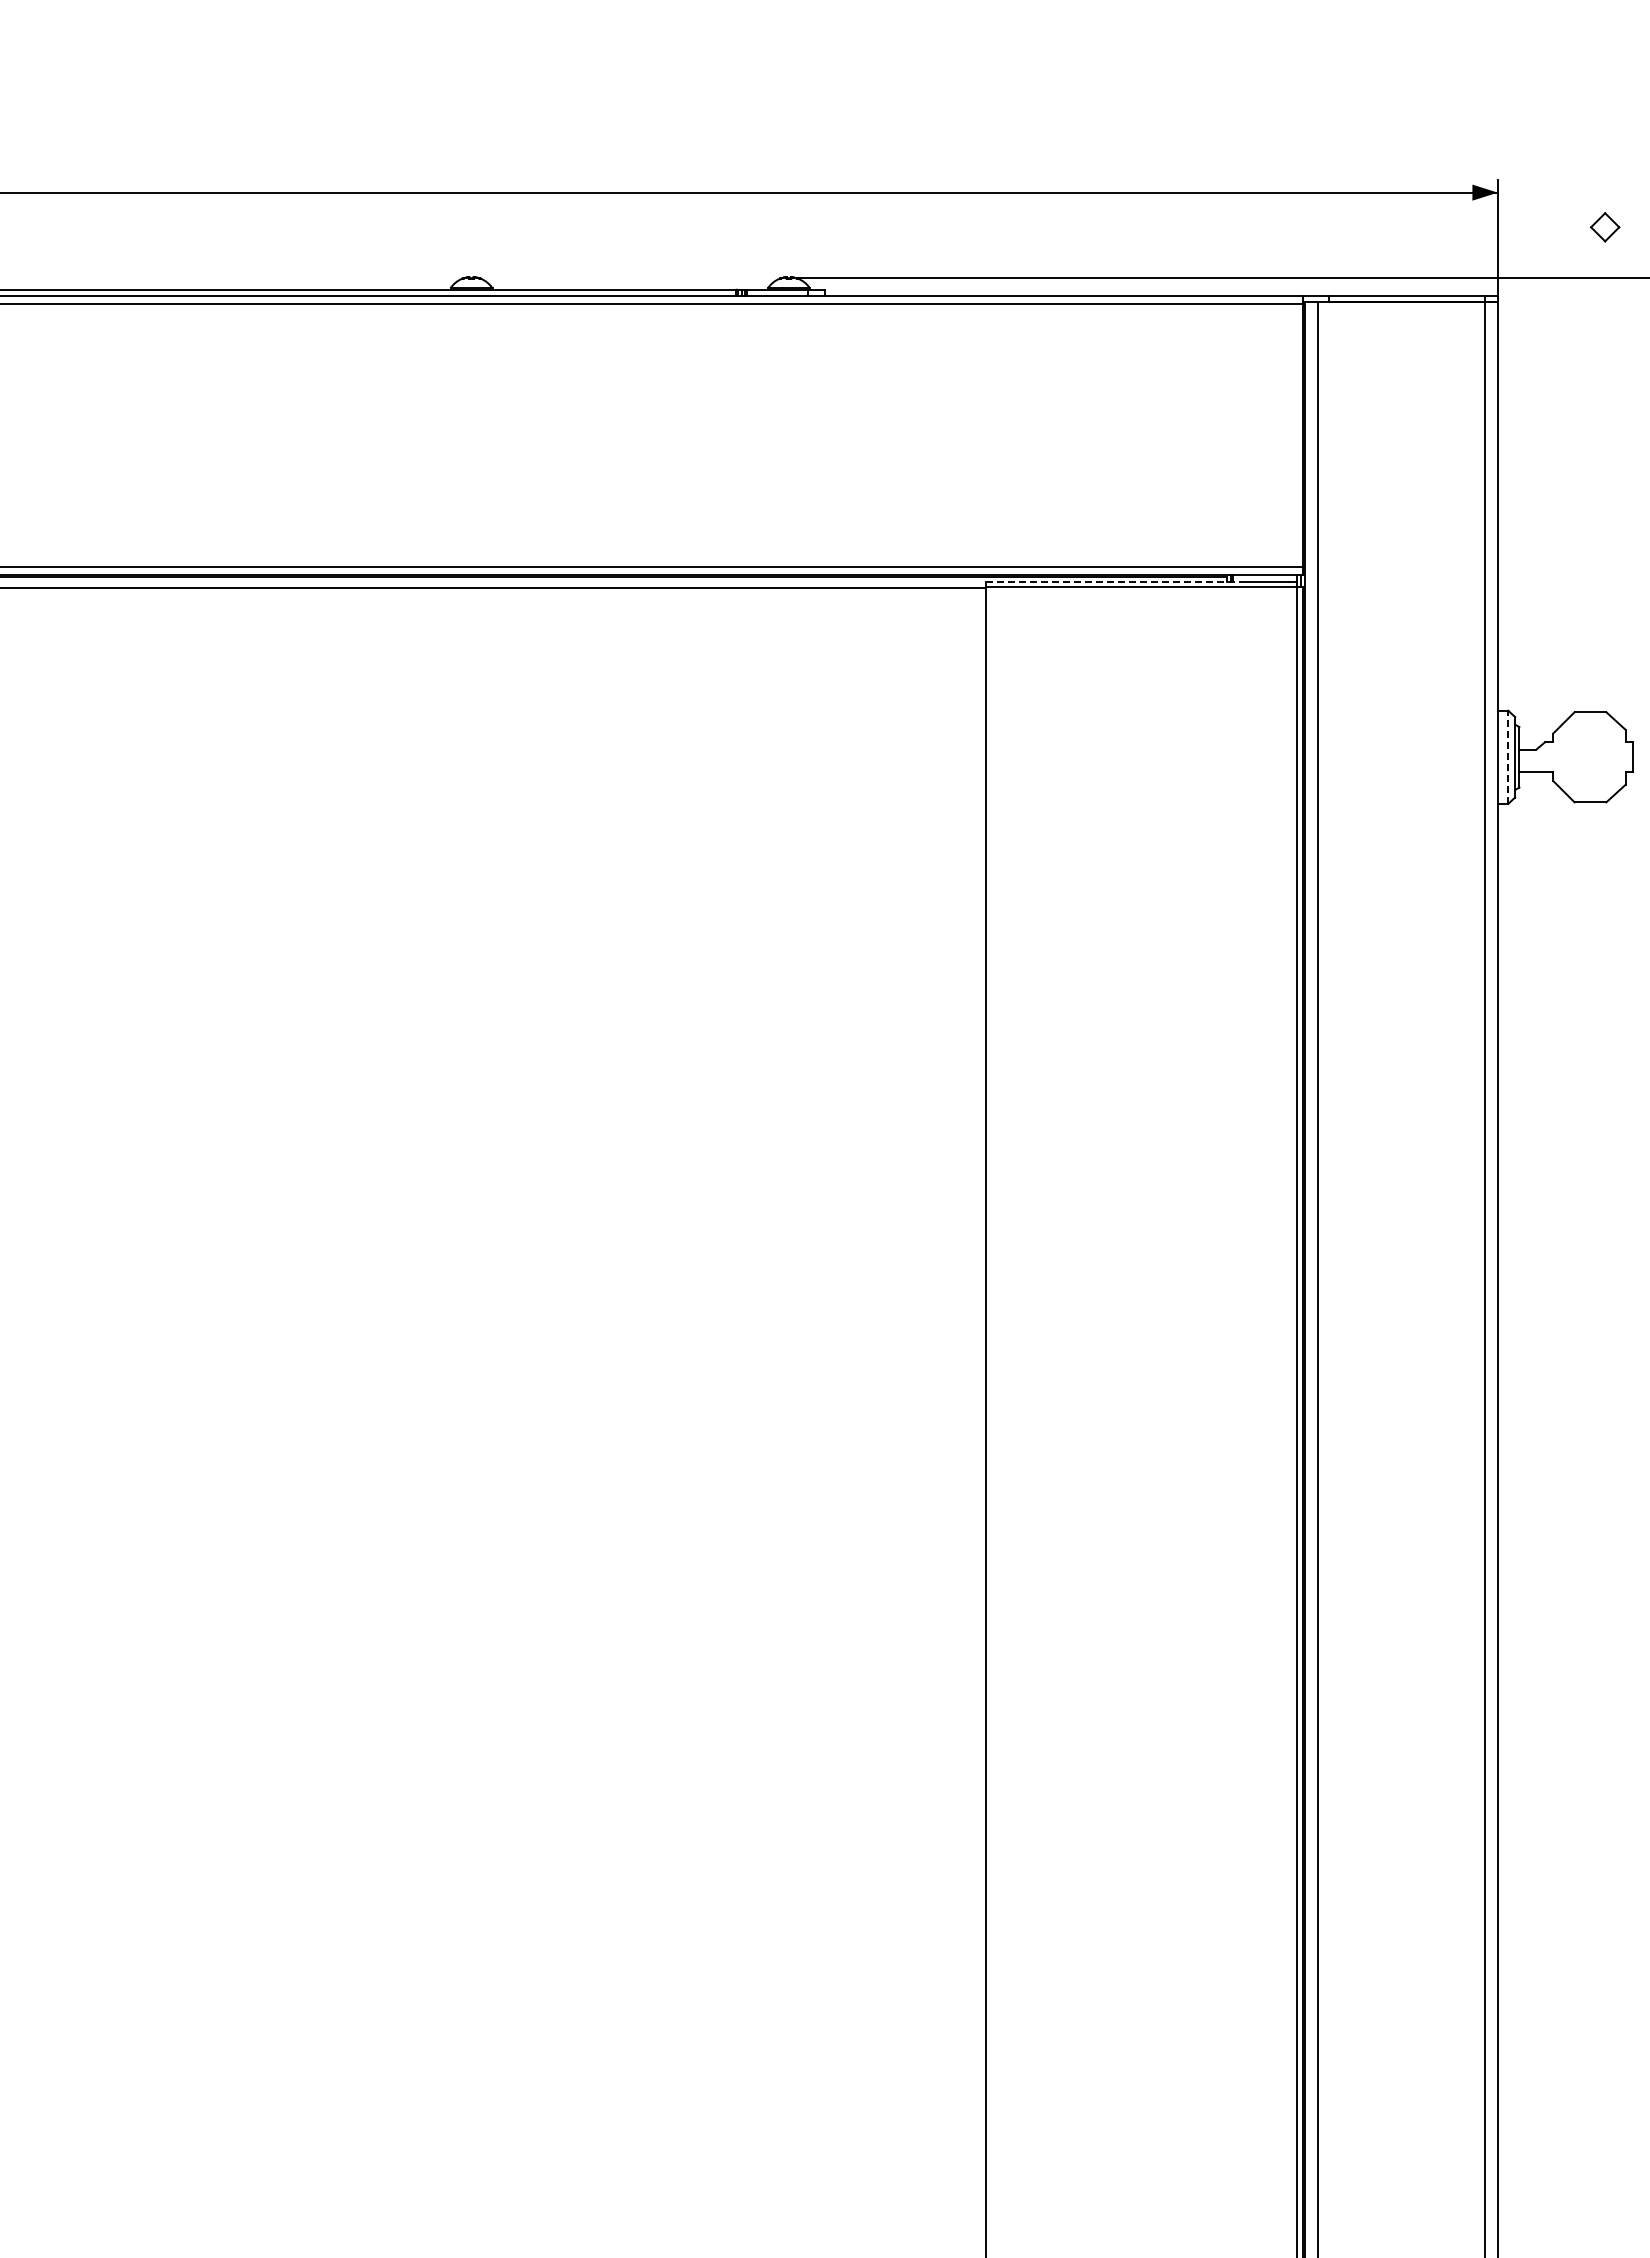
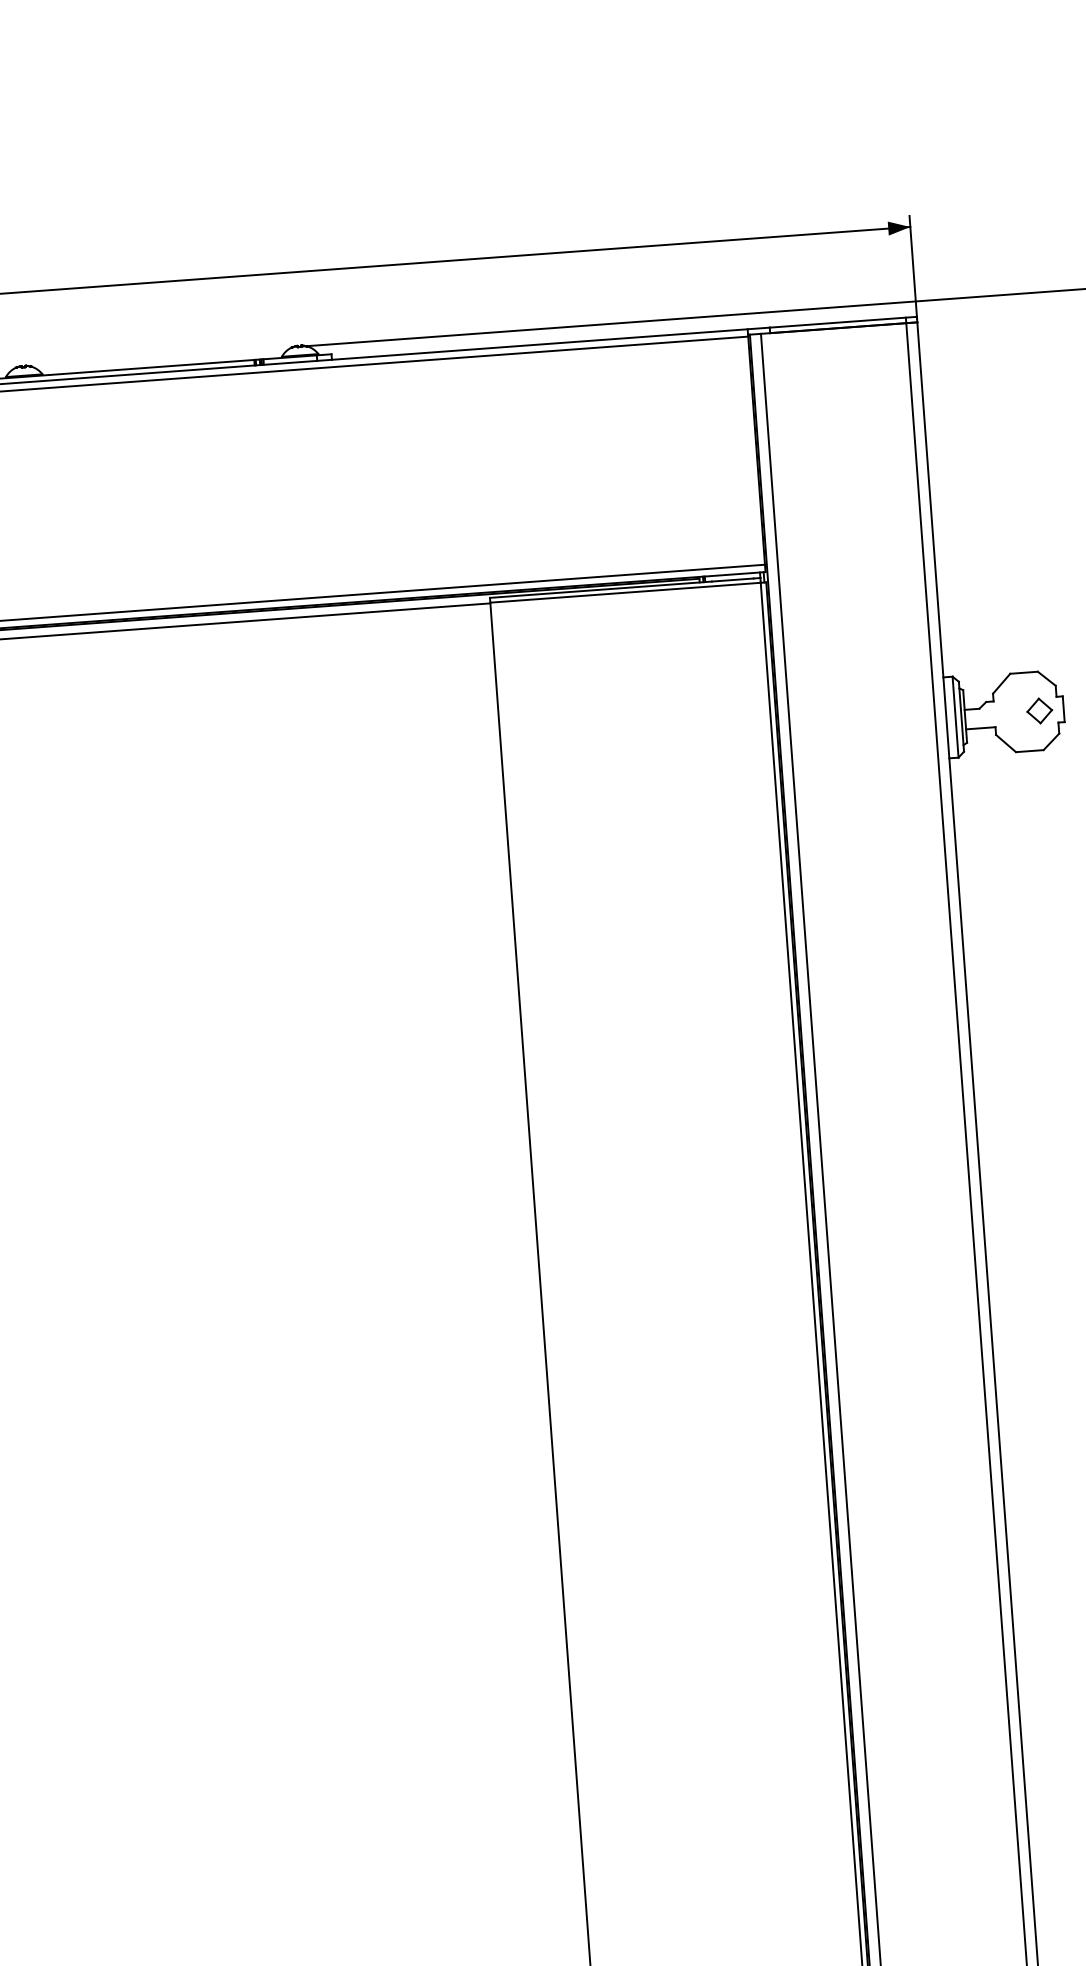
part: (1605, 227) -> (1040, 711), moved
line: (1113, 581) -> (601, 589), dashed -> solid
line: (1508, 757) -> (955, 717), dashed -> solid

